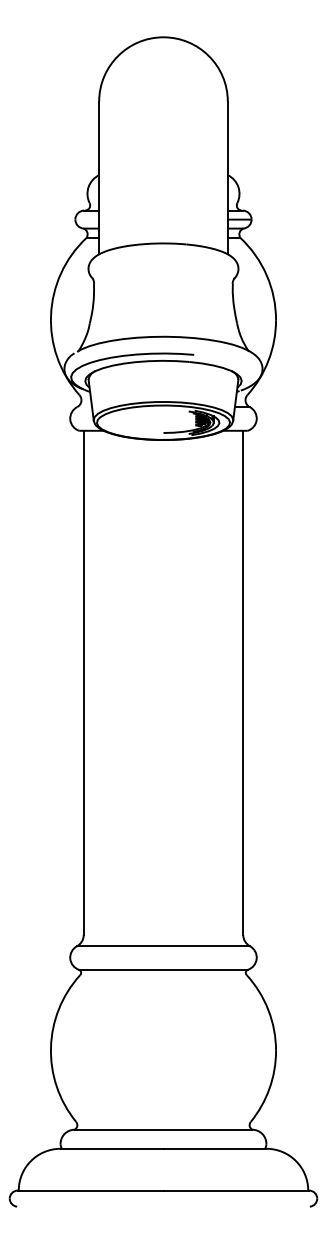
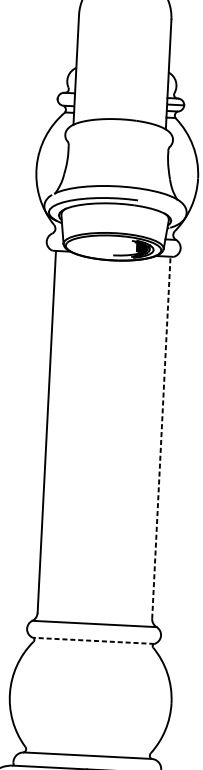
line: (243, 682) -> (161, 437), solid -> dashed
line: (163, 969) -> (93, 640), solid -> dashed

